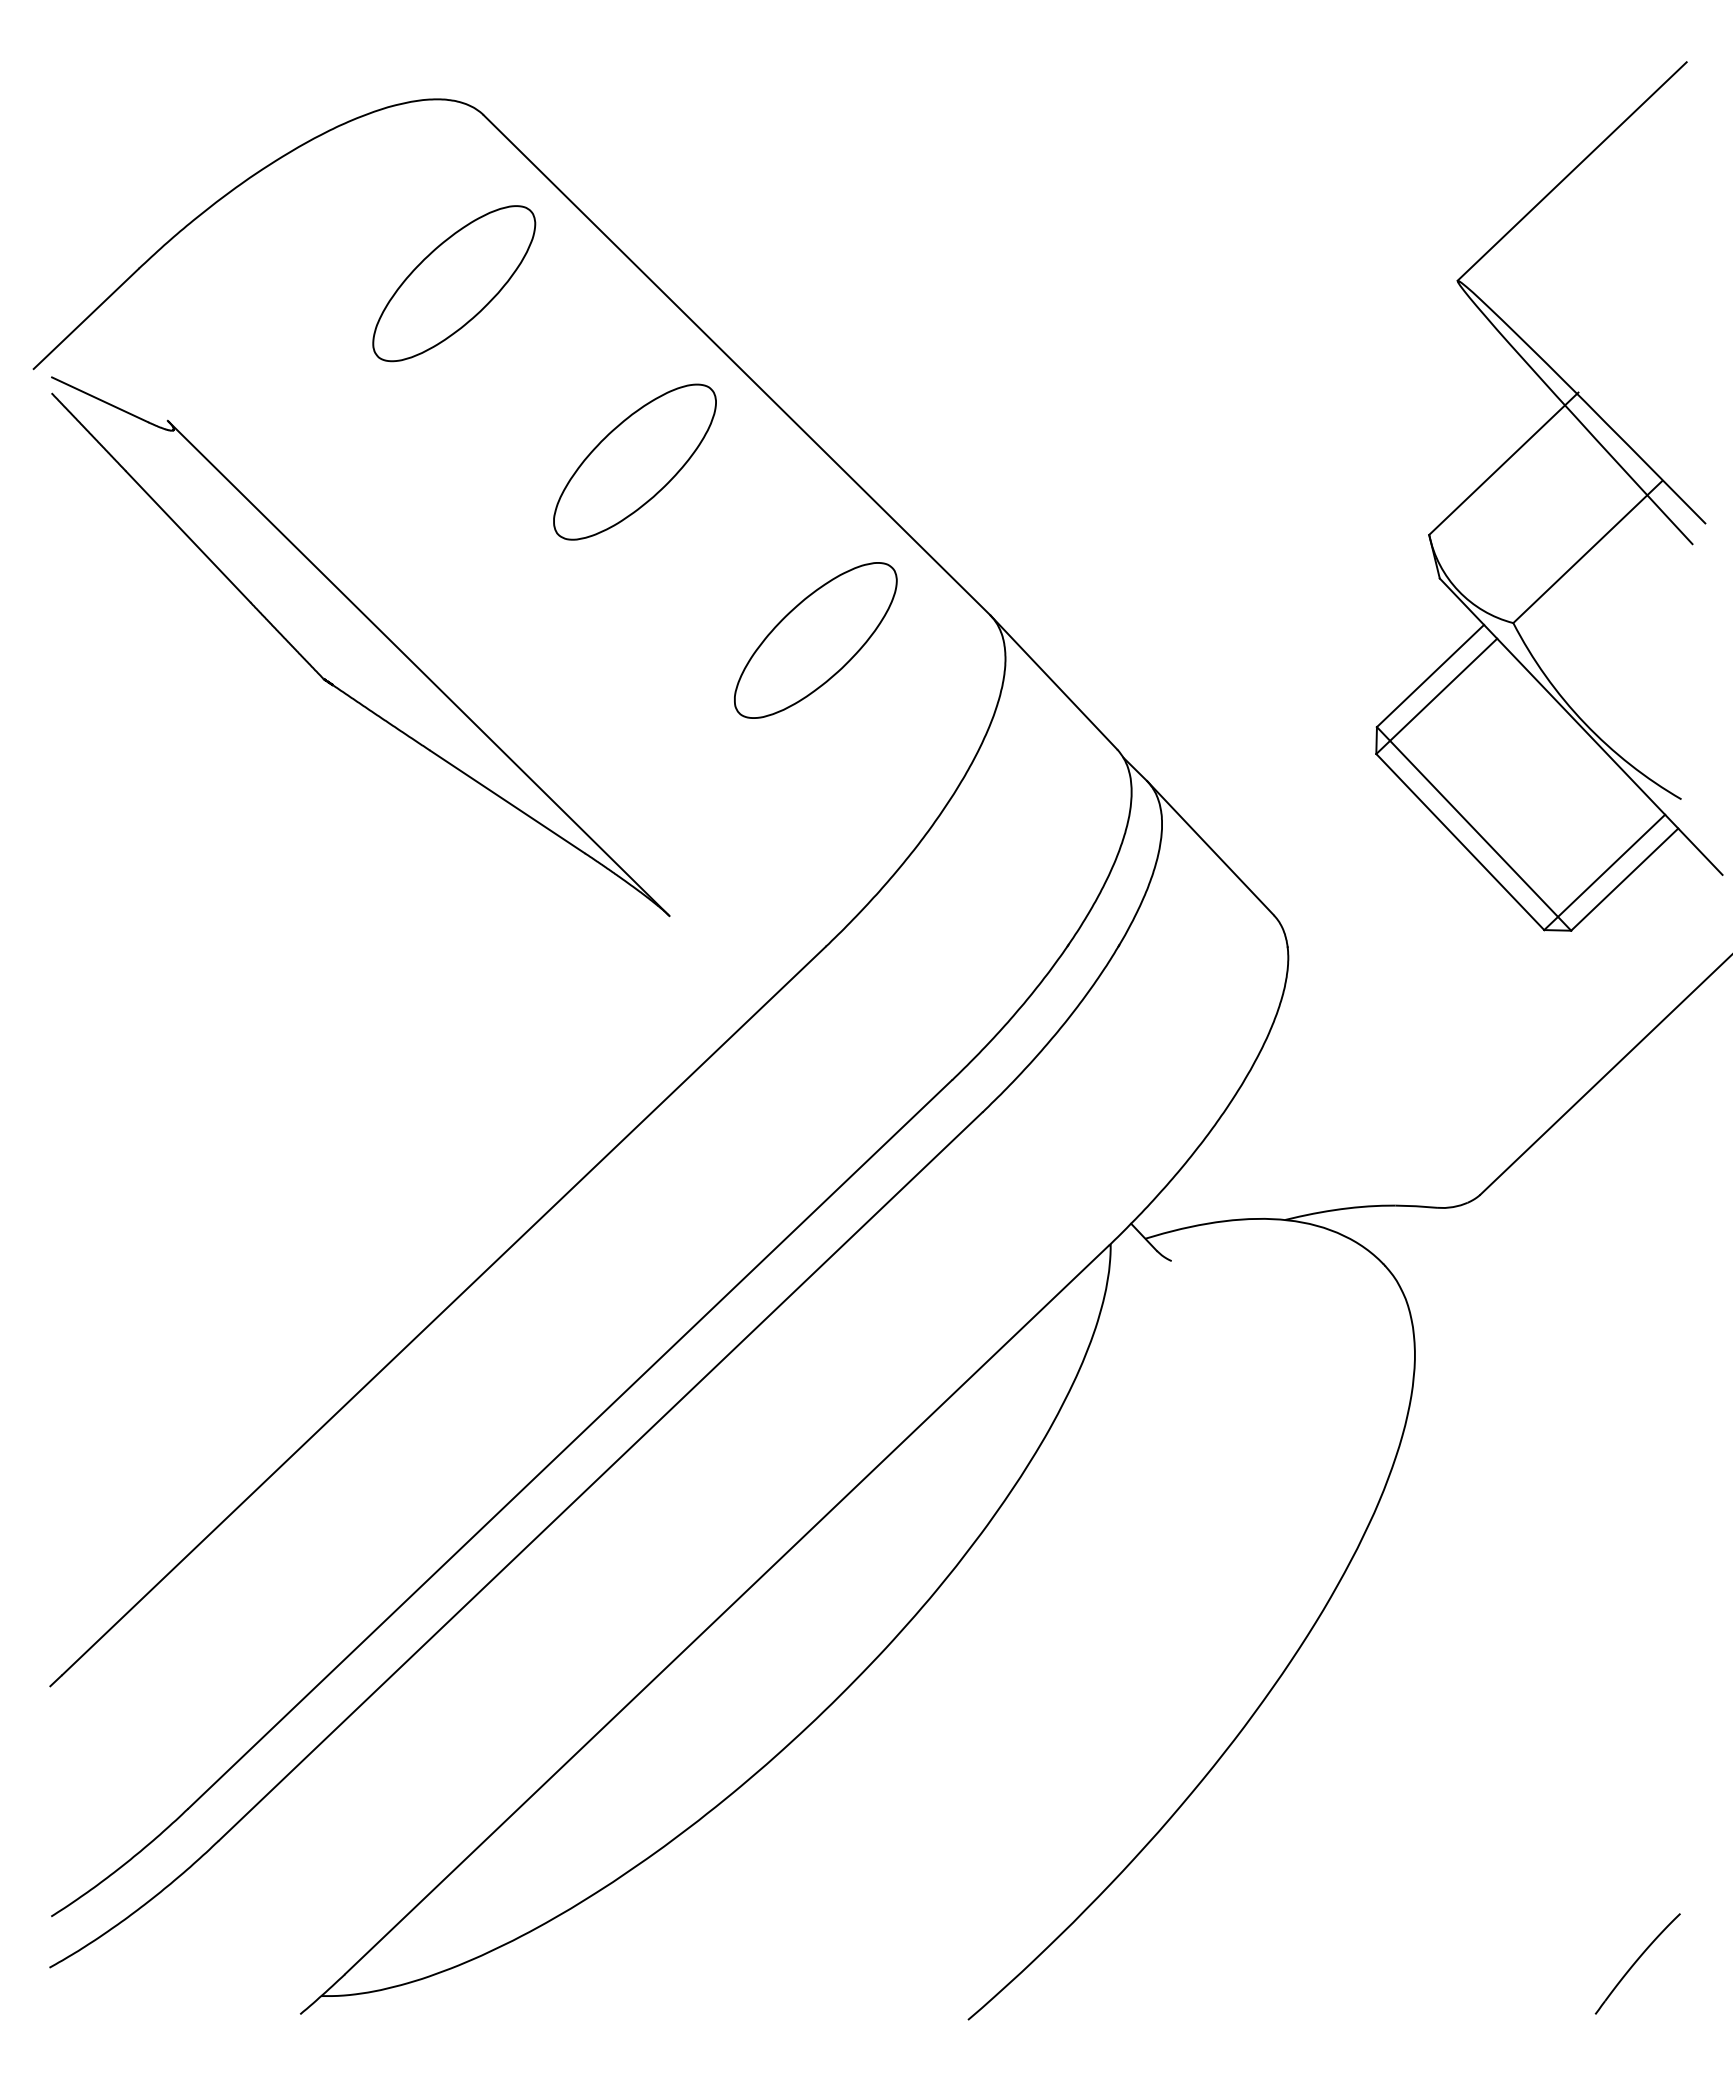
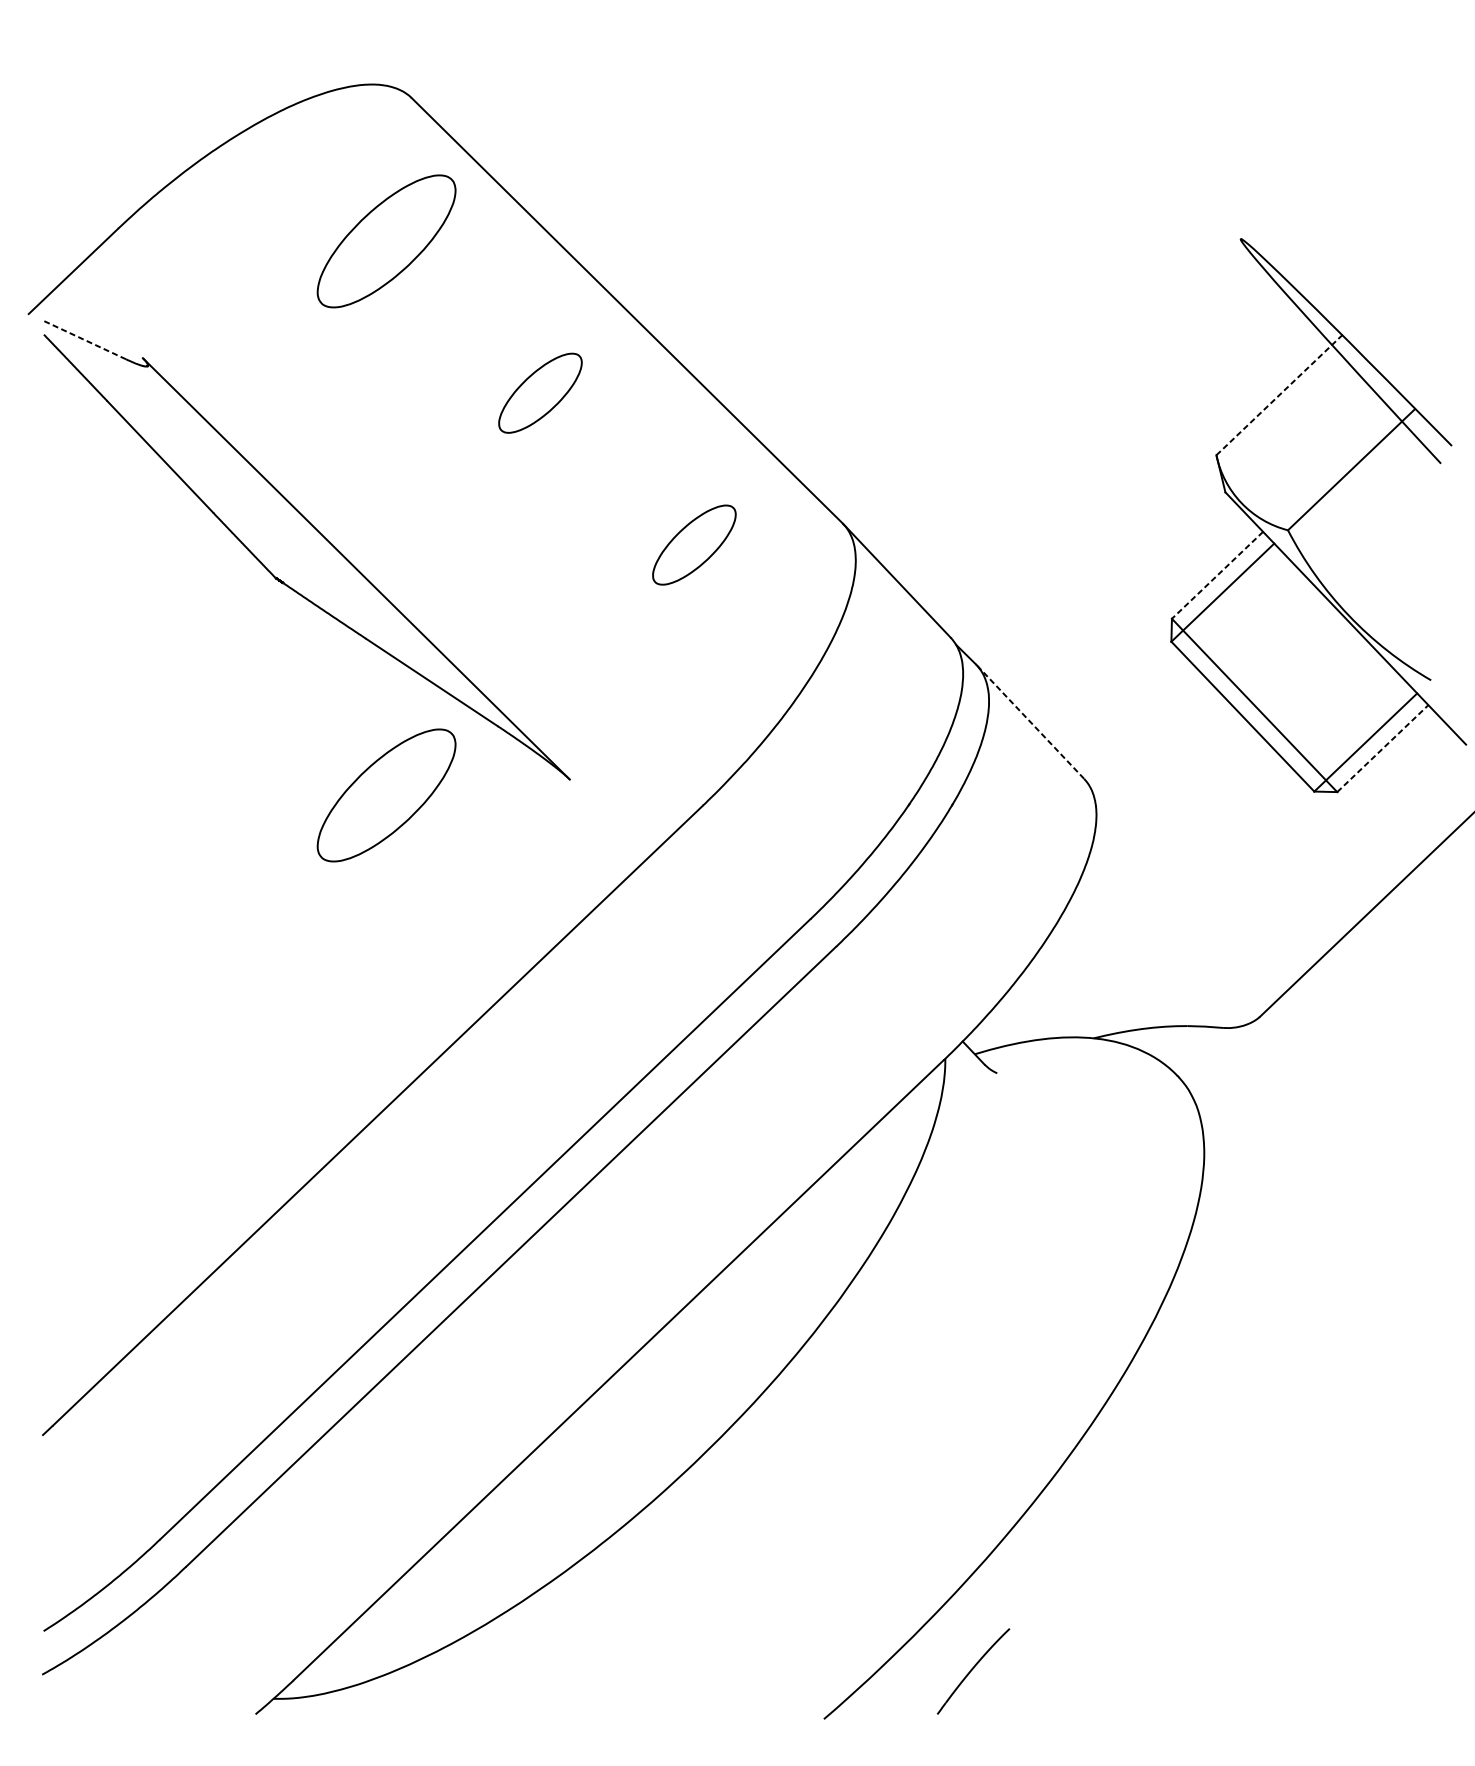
line: (1571, 171) -> (1337, 145), removed
line: (100, 399) -> (85, 339), solid -> dashed
part: (634, 461) -> (540, 392), size x0.6
line: (1504, 463) -> (1280, 394), solid -> dashed
part: (815, 640) -> (694, 545), size x0.6
line: (1430, 676) -> (1217, 575), solid -> dashed
line: (1210, 848) -> (1030, 722), solid -> dashed
line: (1625, 879) -> (1383, 748), solid -> dashed
part: (454, 934) -> (386, 795), added
part: (1637, 1963) -> (973, 1671), moved

